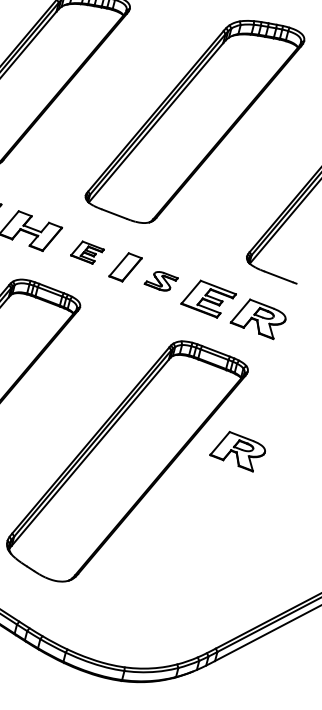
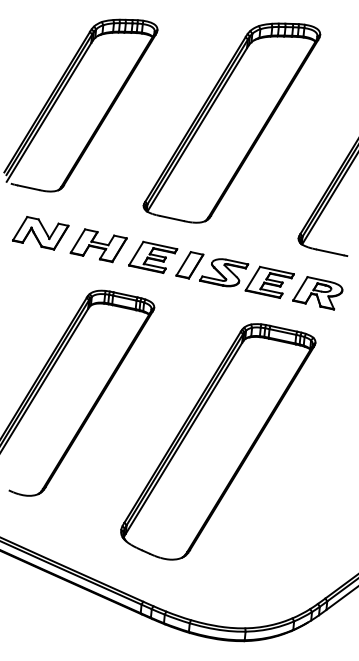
part: (87, 251) -> (153, 256), size x1.67
part: (161, 280) -> (224, 272), size x1.67
part: (237, 451) -> (317, 416), removed

